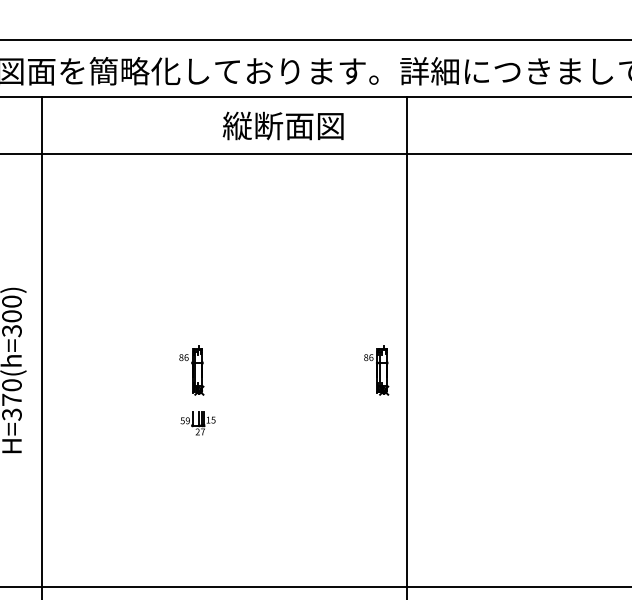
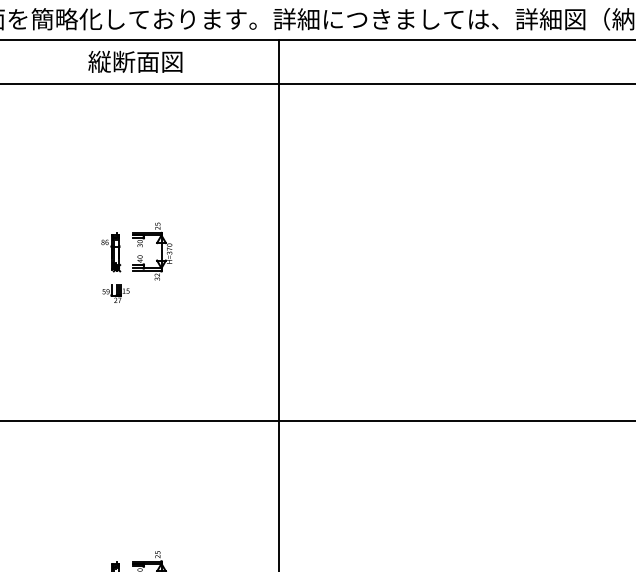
text: (283, 125) -> (135, 61), moved
part: (251, 360) -> (157, 244), added
part: (377, 370) -> (255, 252), removed

